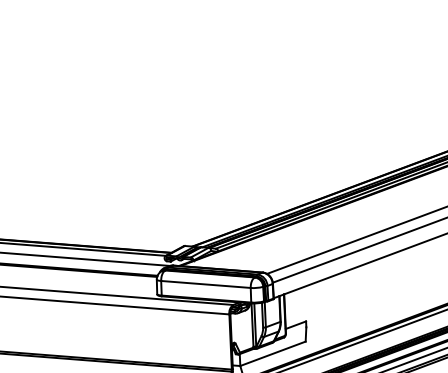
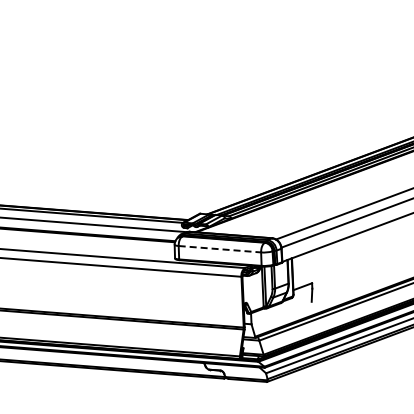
line: (206, 284) -> (220, 249), solid -> dashed
line: (272, 353) -> (281, 312), removed

